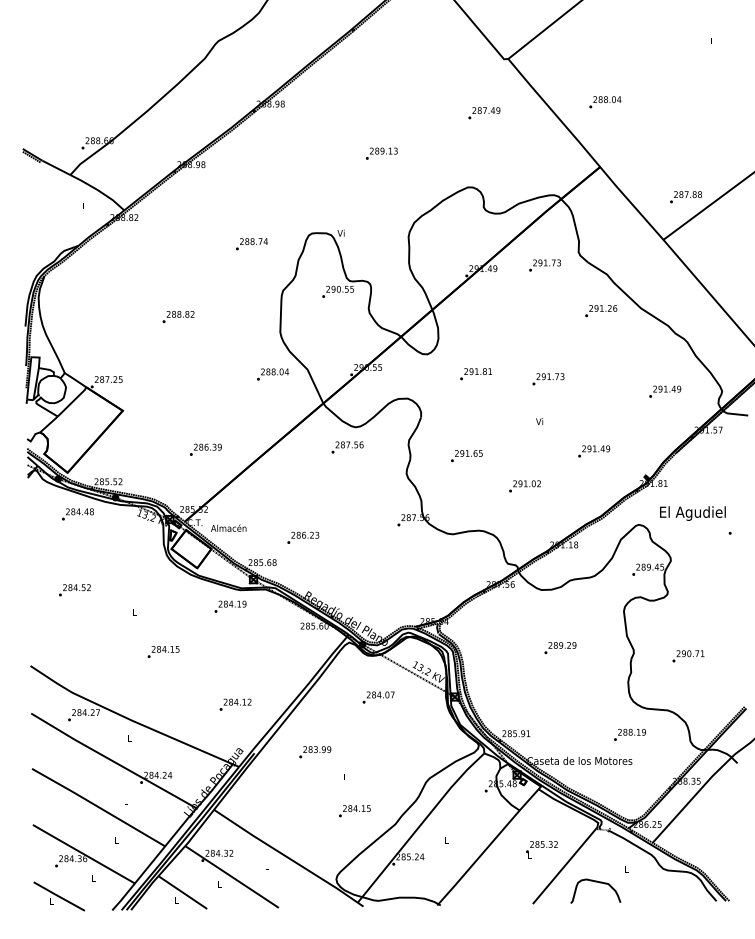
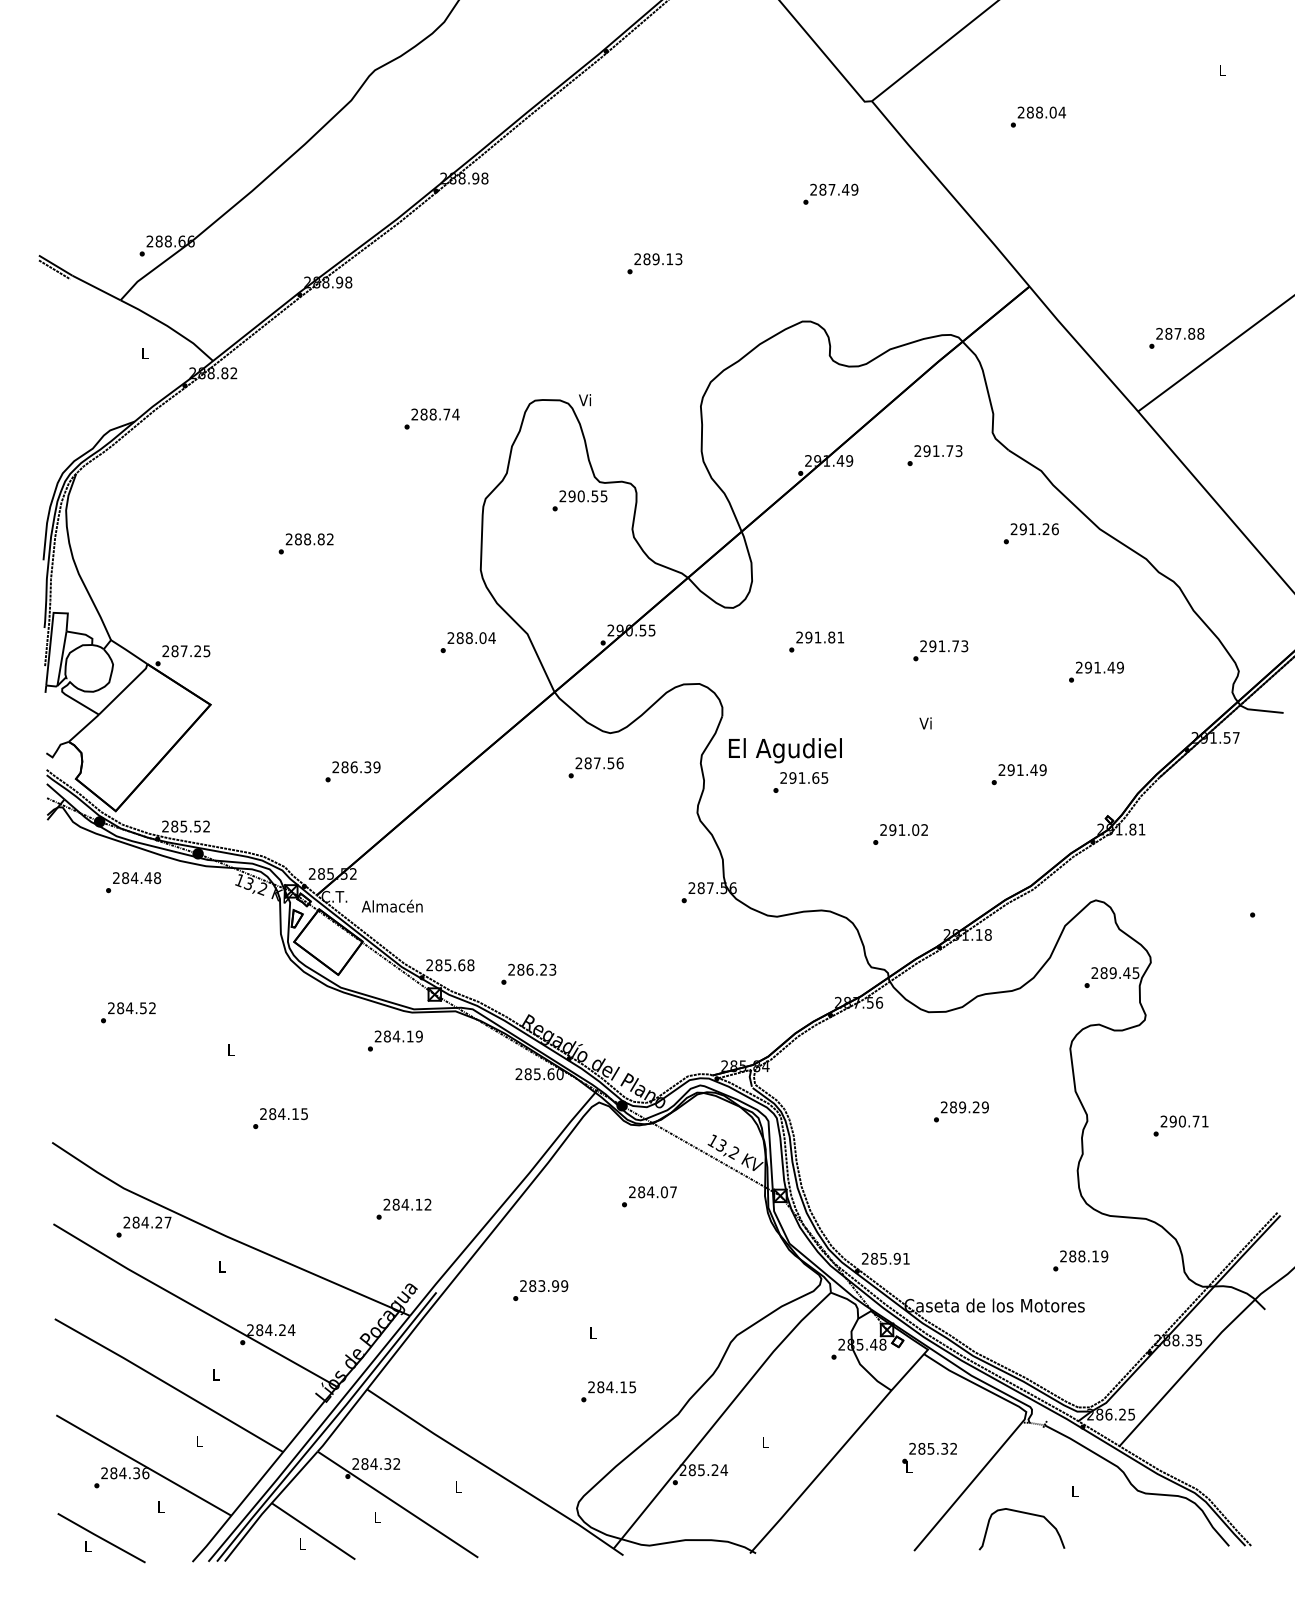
text: (605, 102) -> (1038, 117), moved
text: (665, 391) -> (1097, 671), moved
text: (692, 513) -> (784, 750), moved
text: (303, 537) -> (529, 973), moved

